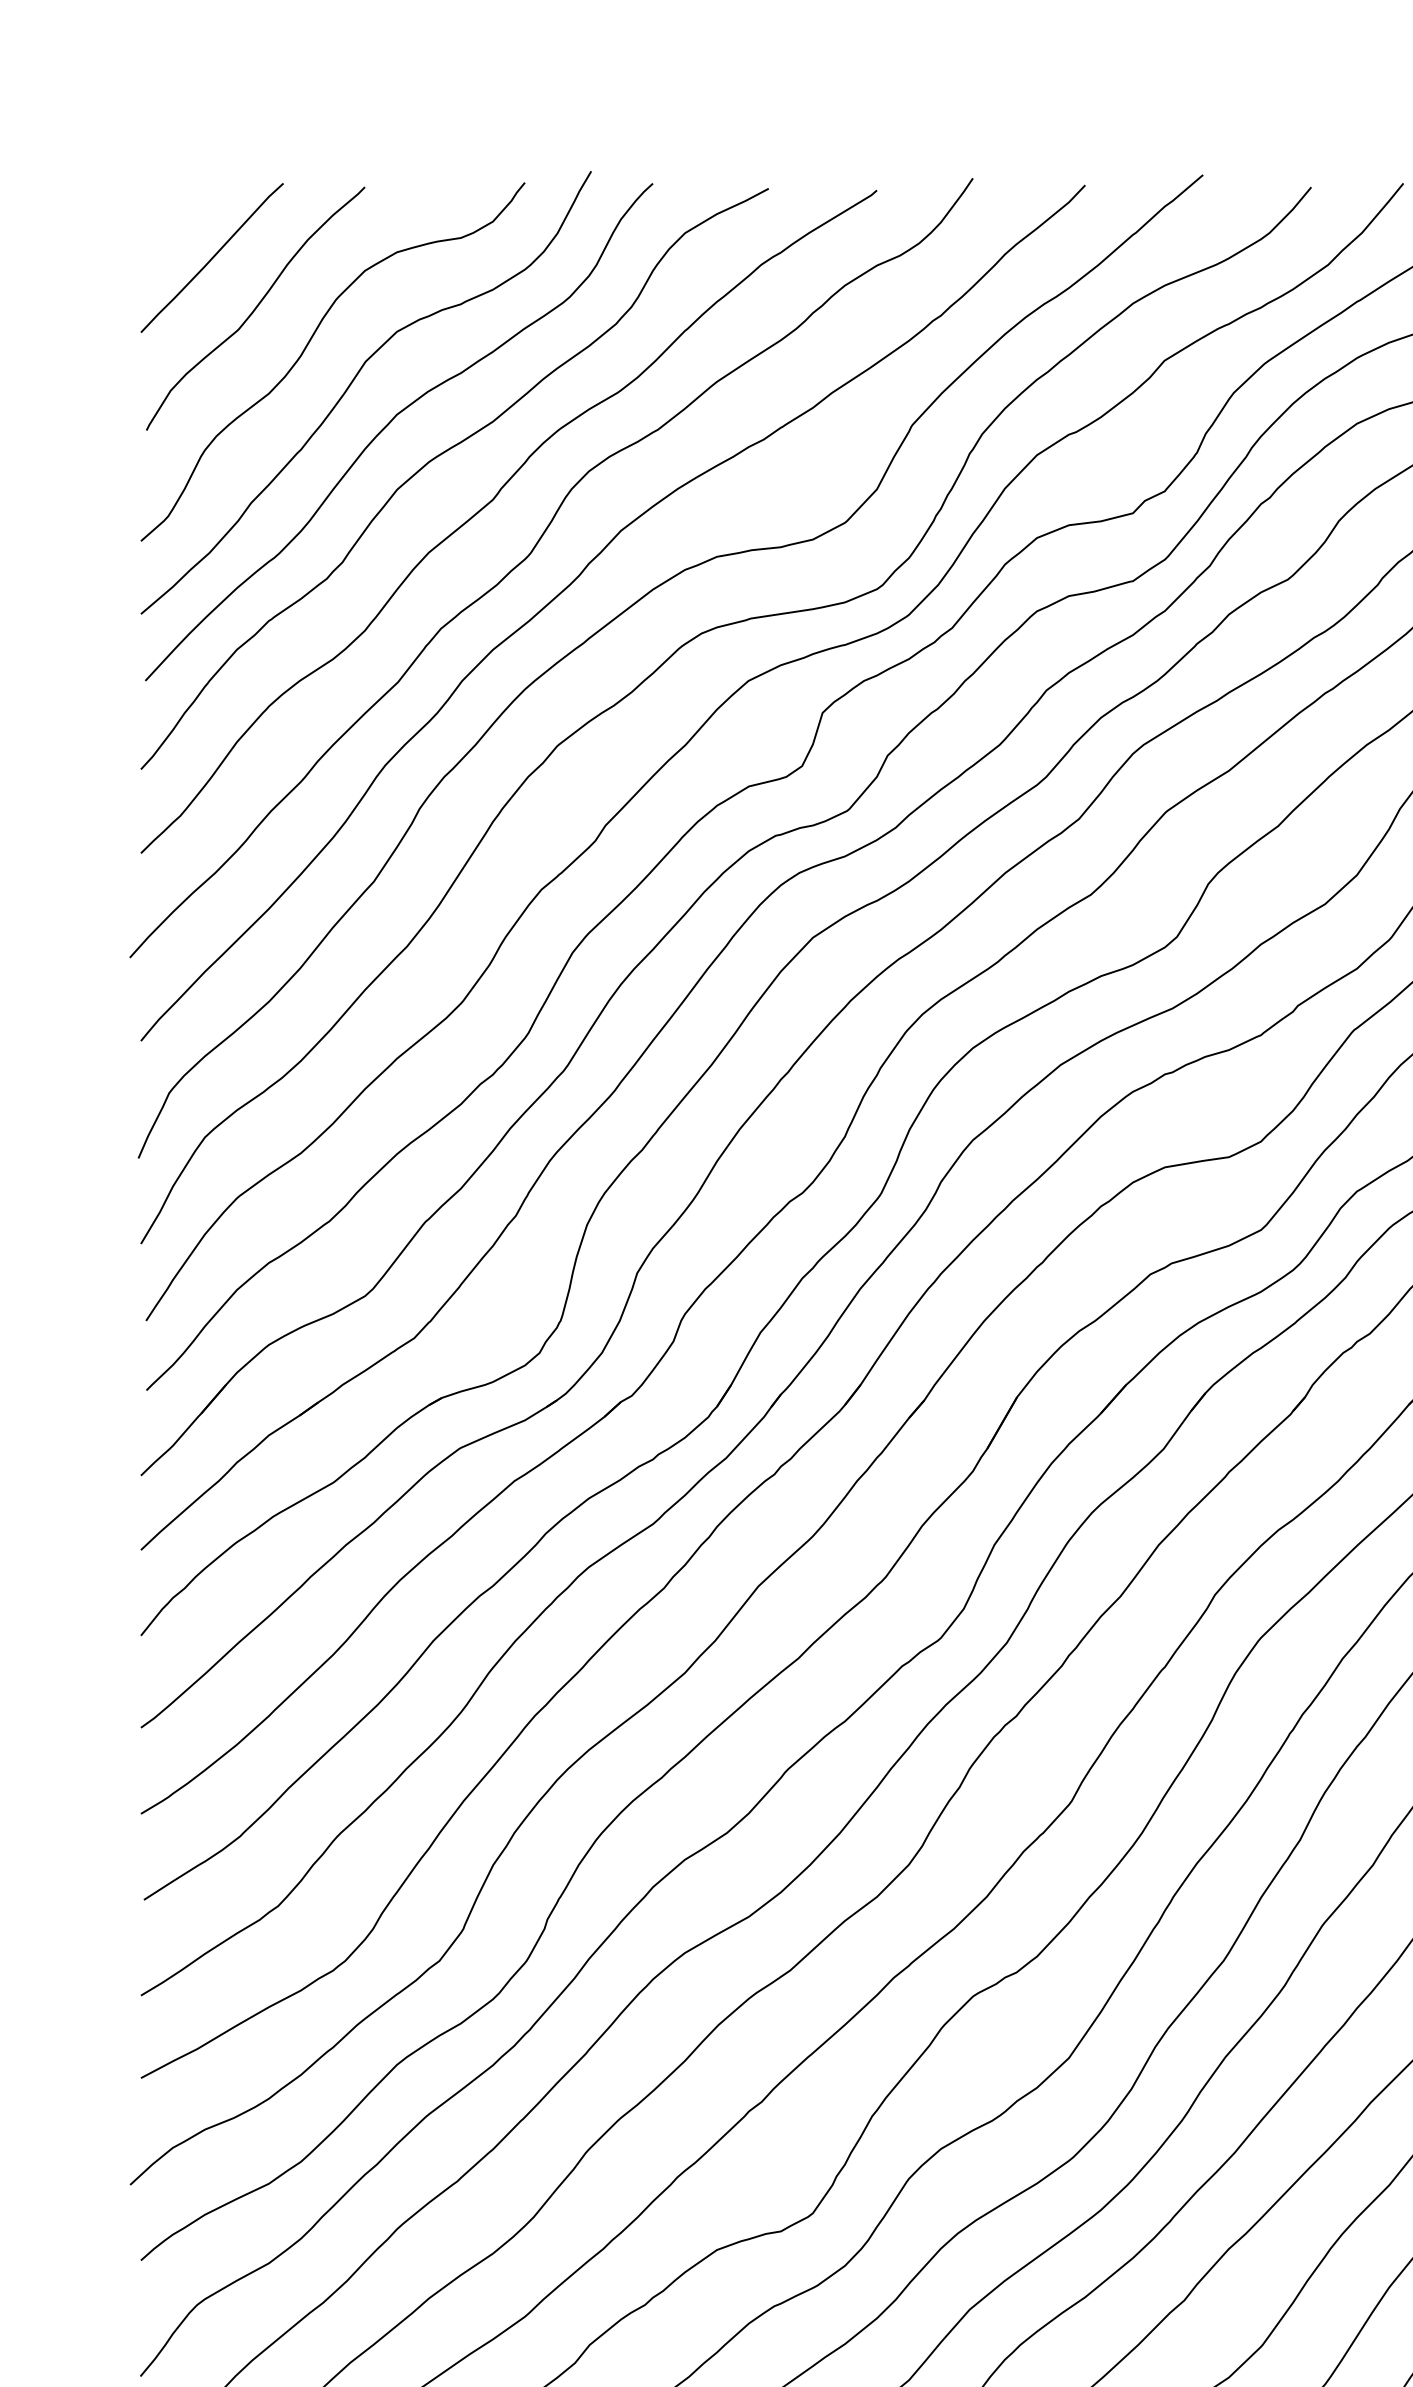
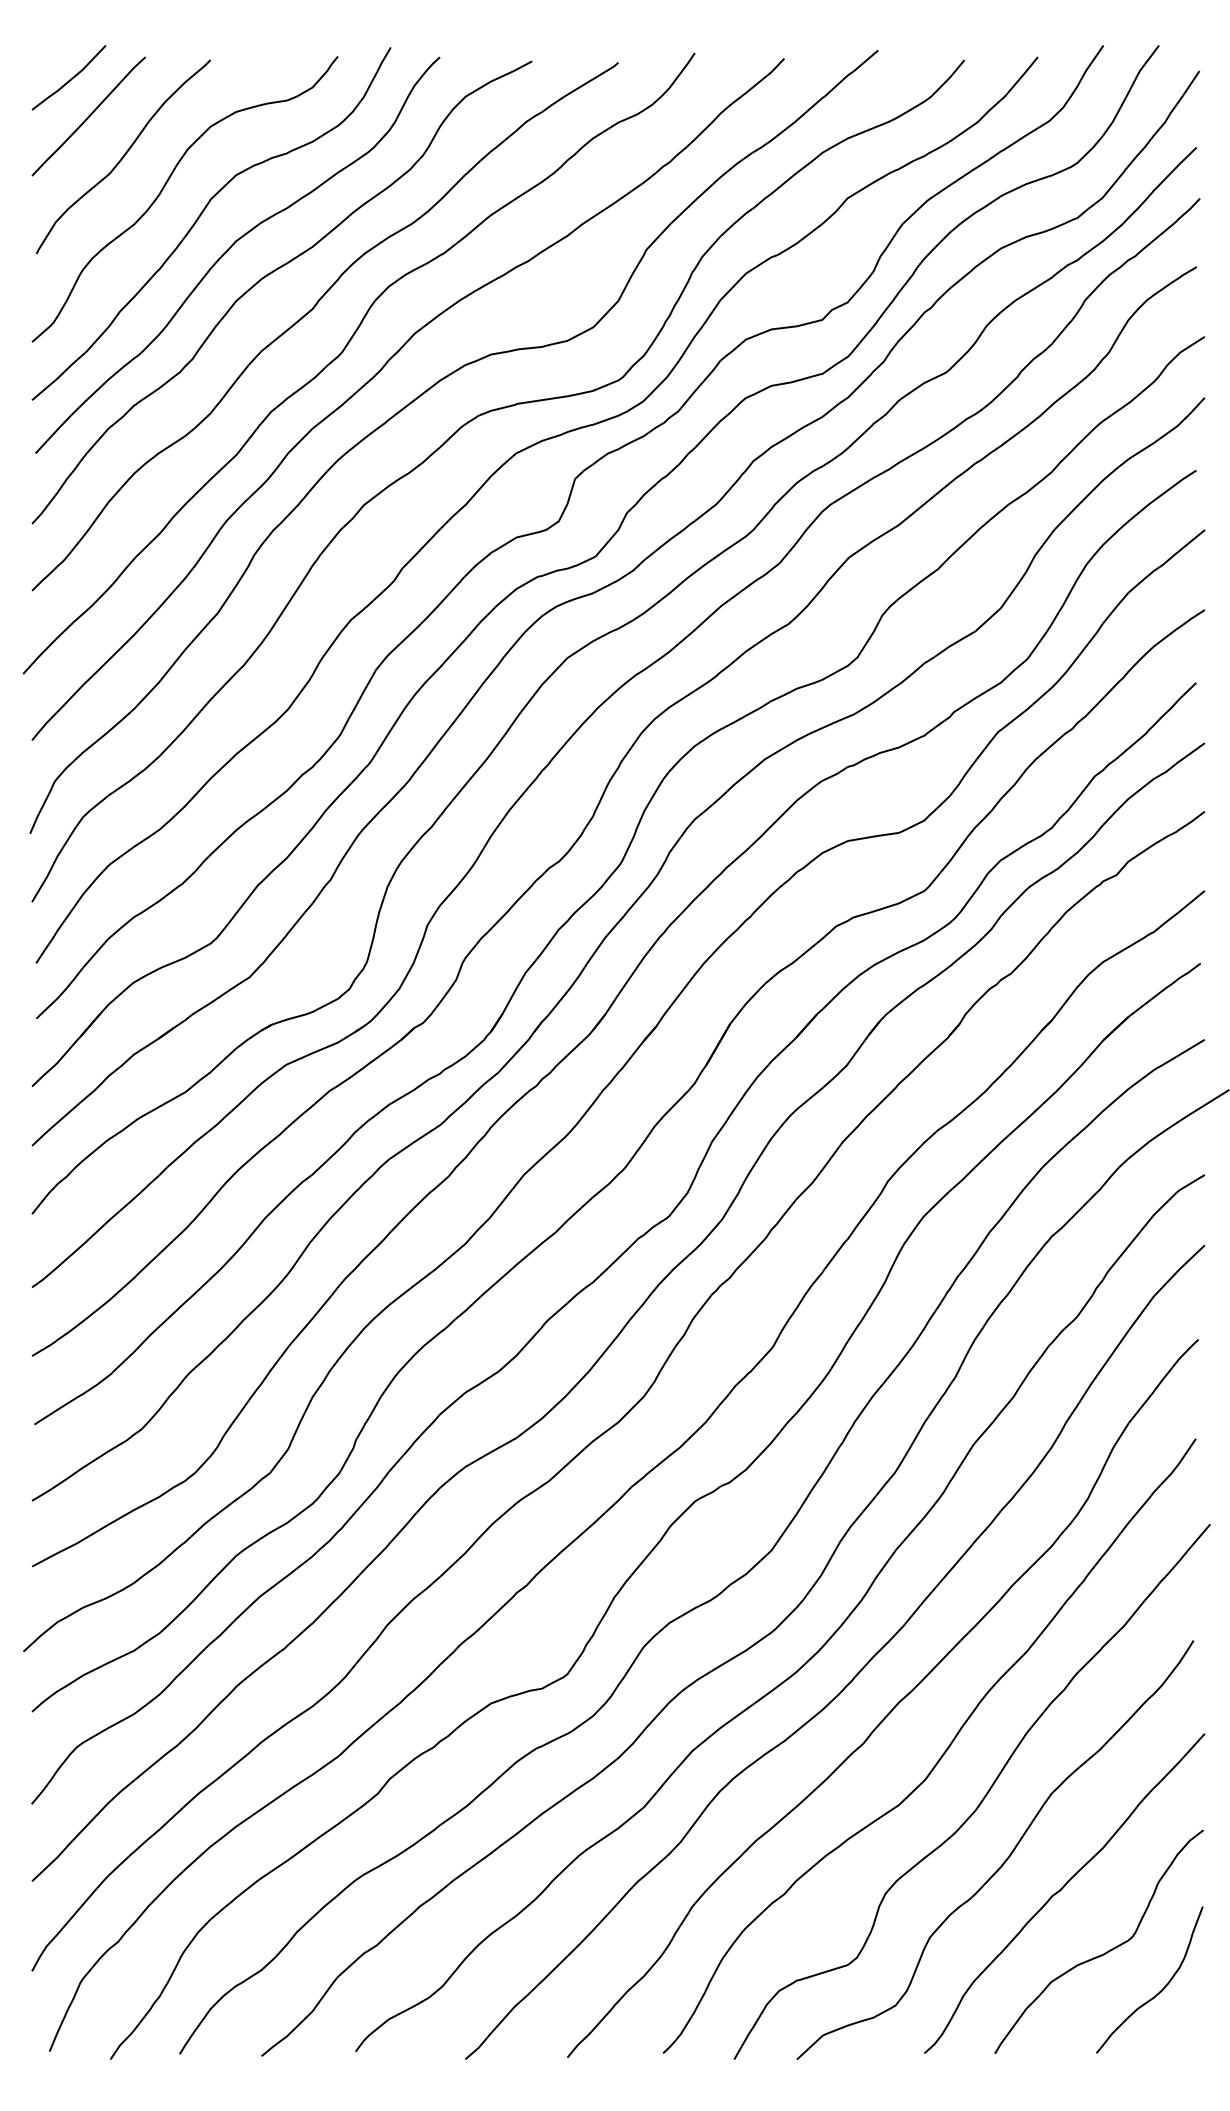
curve: (189, 210) -> (70, 78), added

